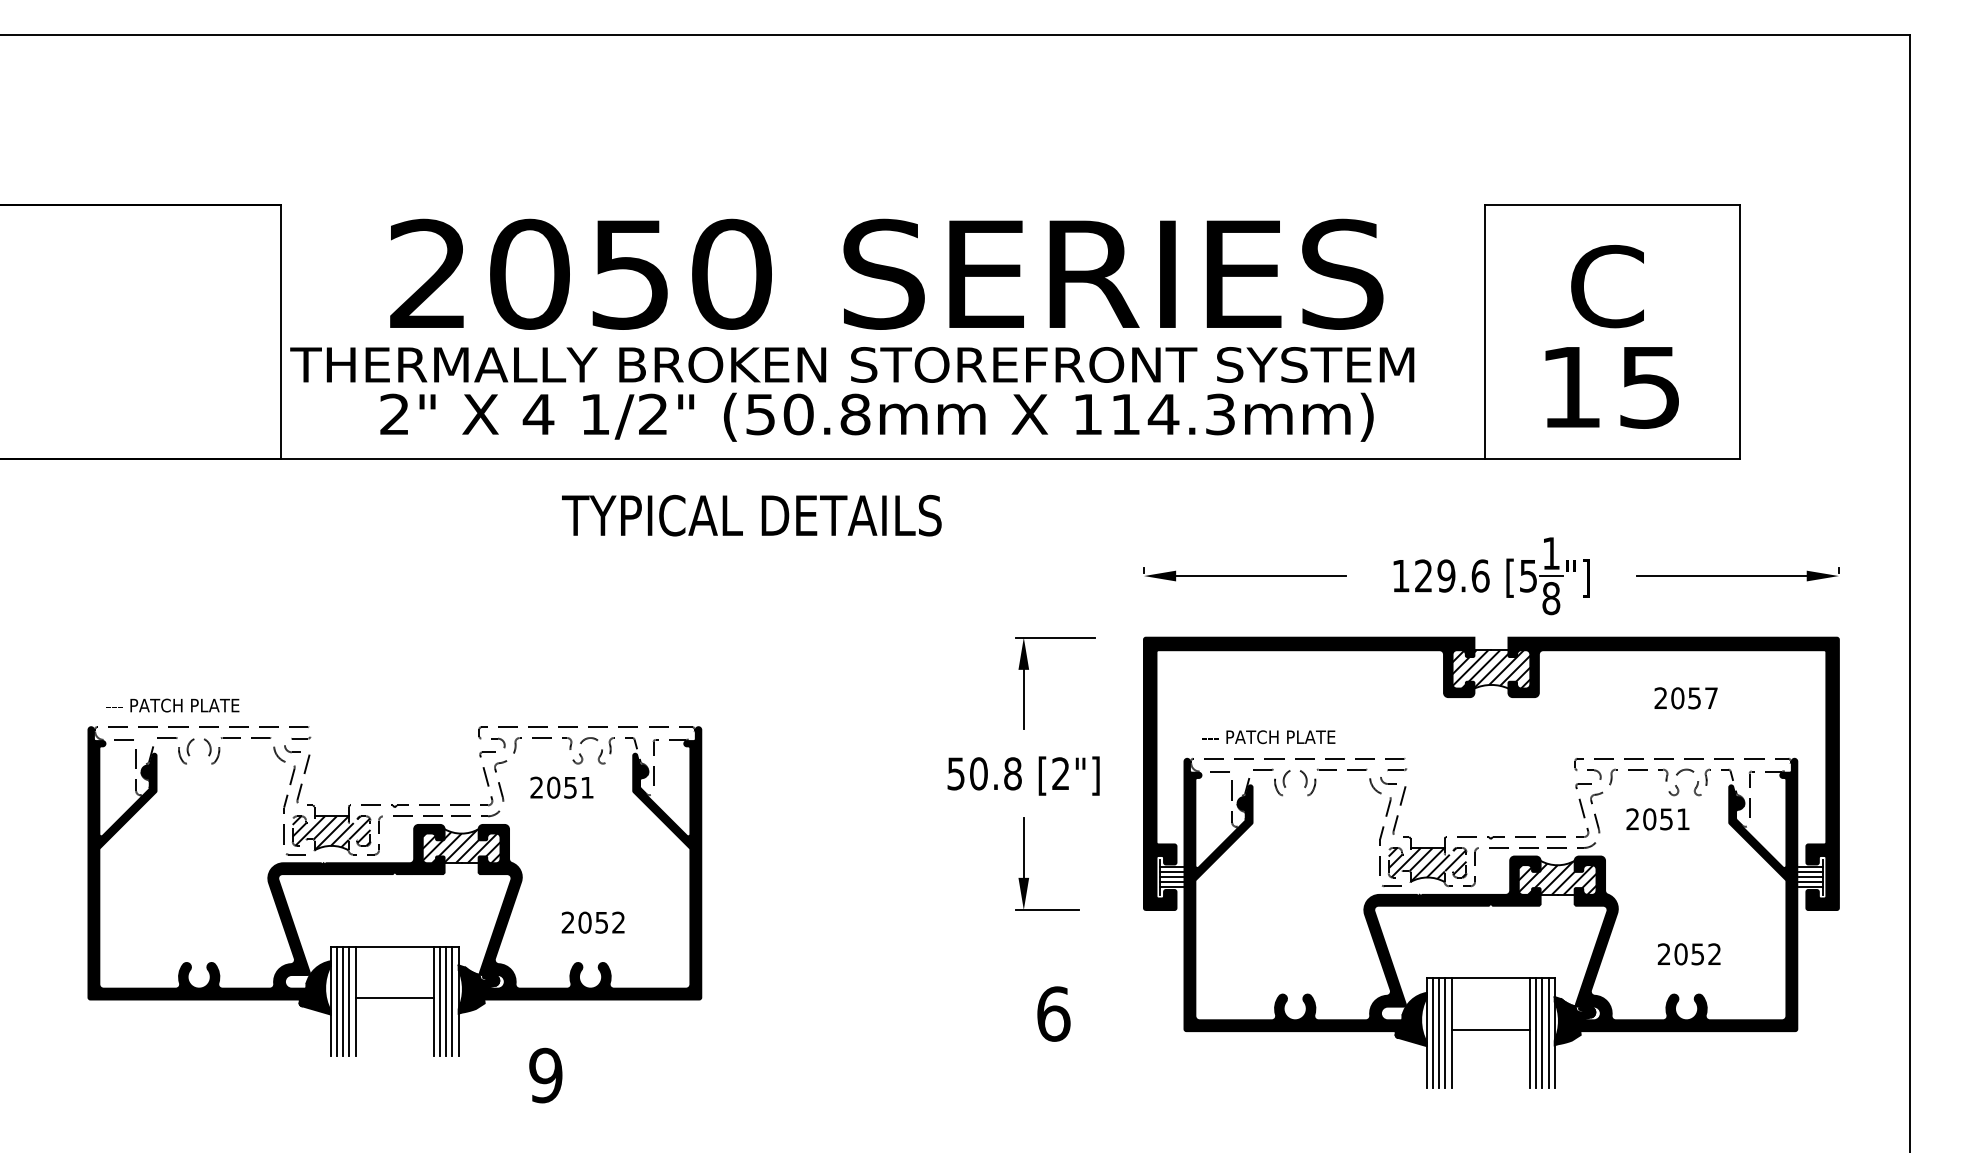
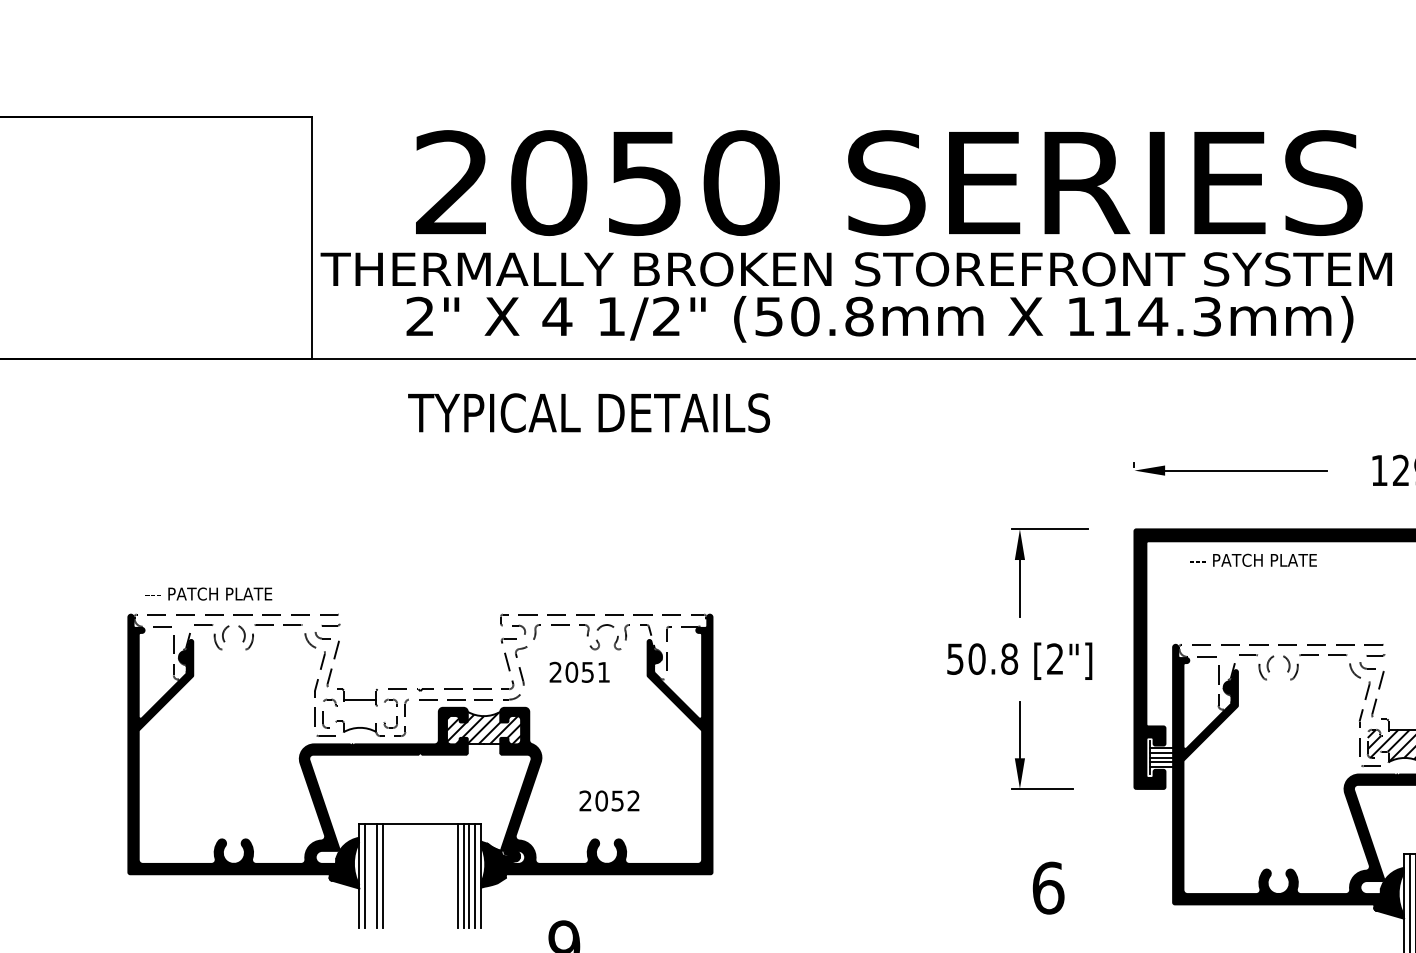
text: (751, 515) -> (588, 412), moved
text: (1268, 737) -> (1253, 560), moved
hatch: (331, 833) -> (360, 716), removed
line: (394, 998) -> (420, 873), removed
line: (343, 1001) -> (371, 876), removed

